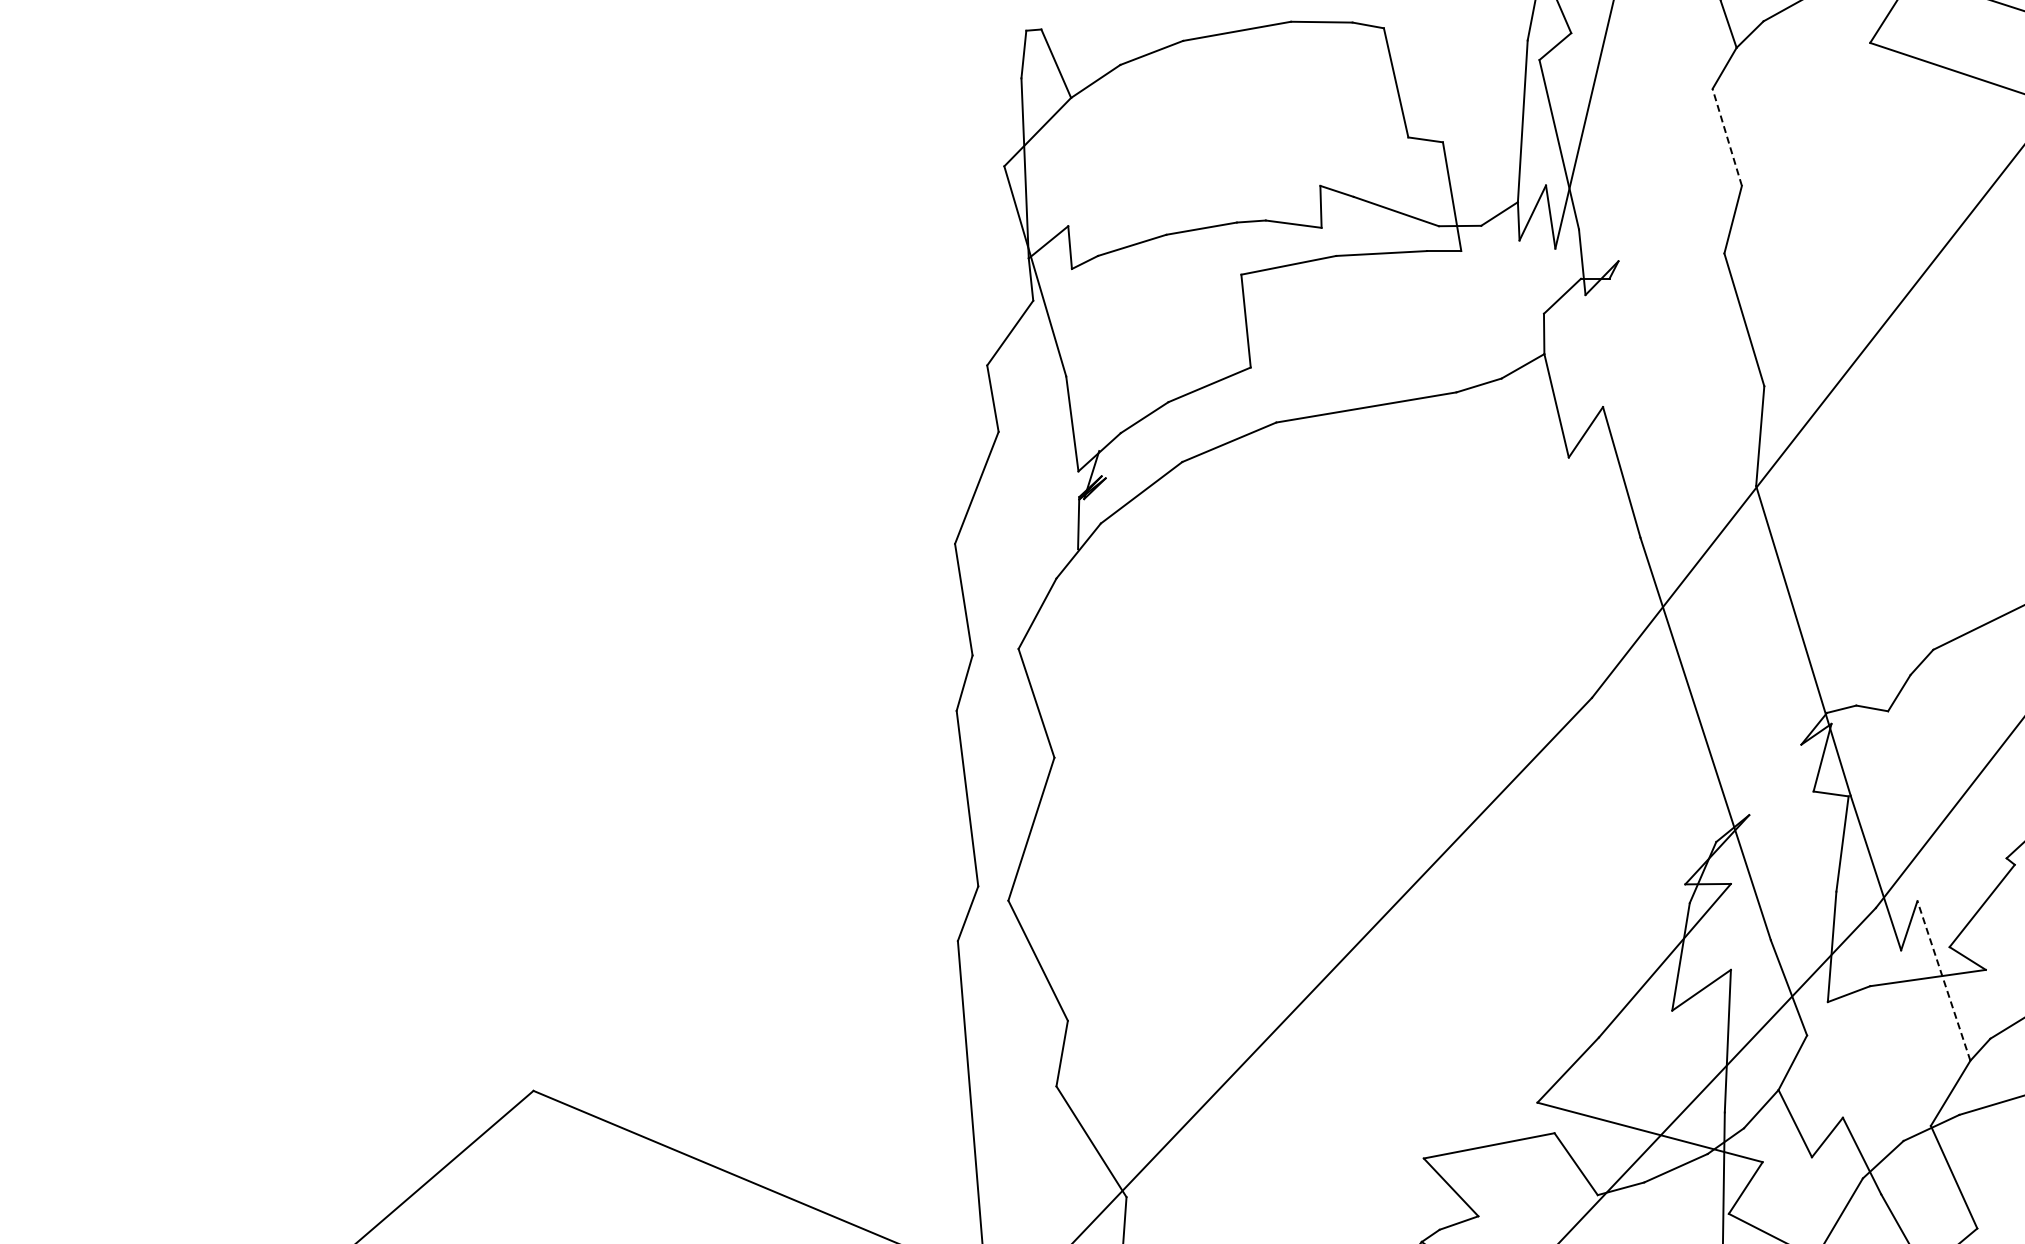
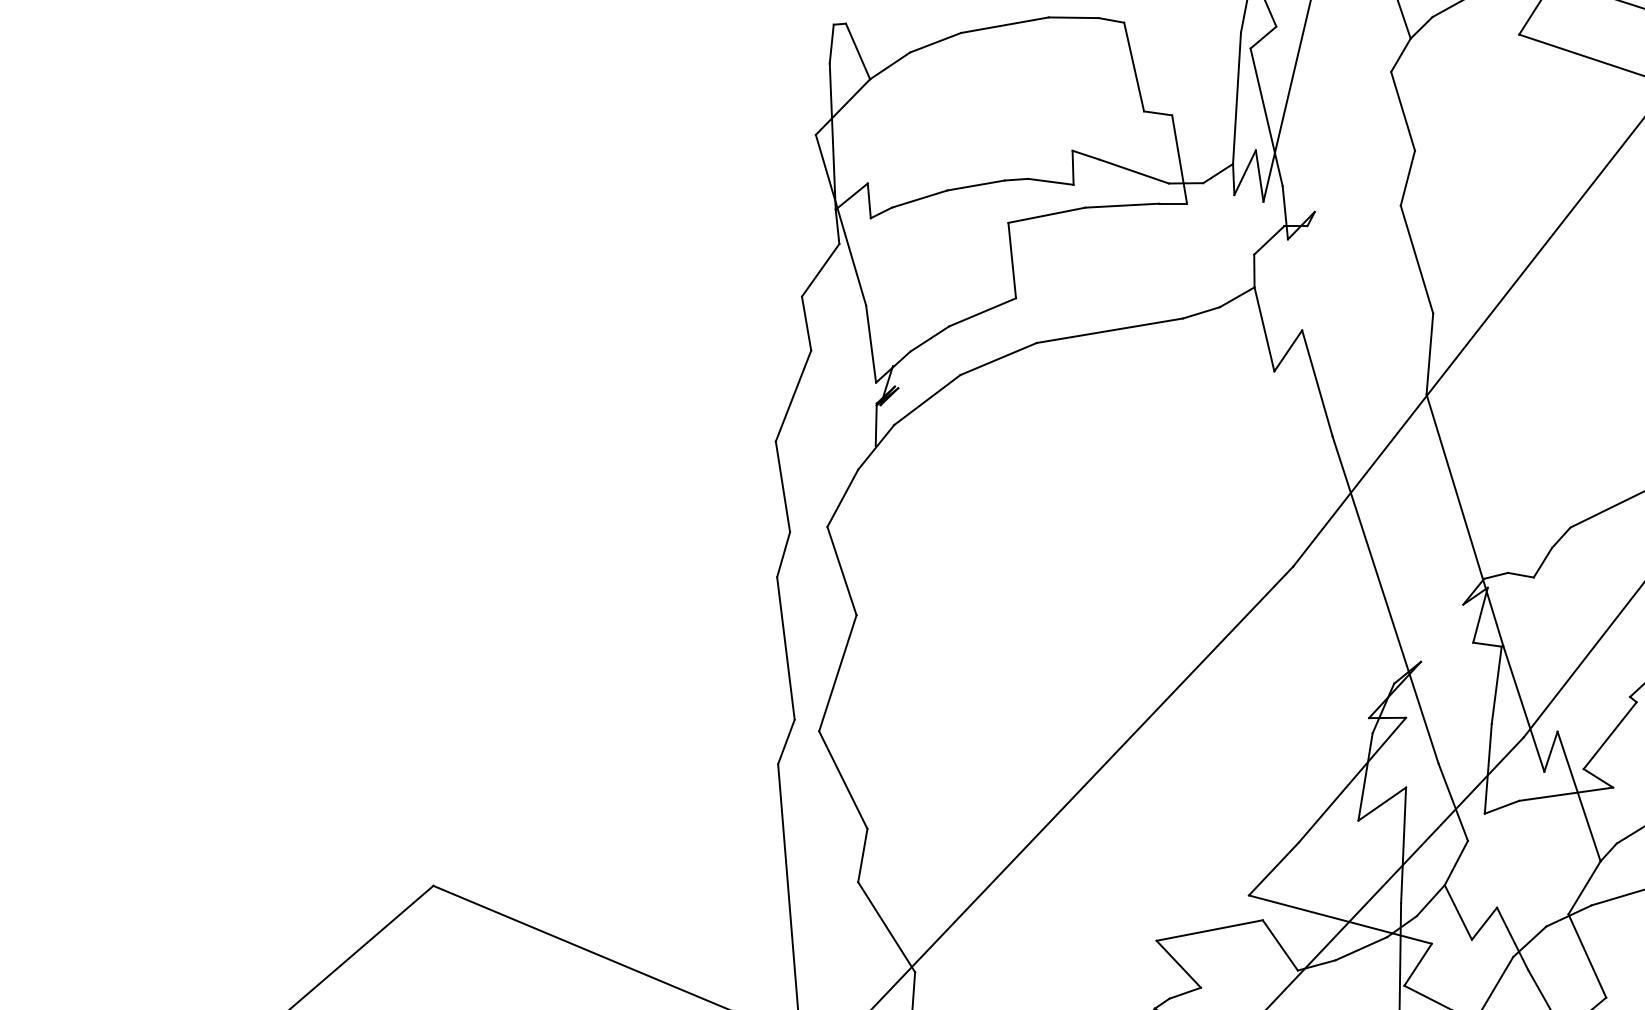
line: (1727, 137) -> (1403, 111), dashed -> solid
line: (1943, 980) -> (1578, 796), dashed -> solid

